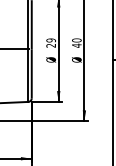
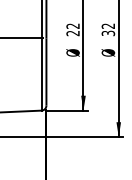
text: (50, 40) -> (72, 26), 29 -> 22
text: (76, 42) -> (107, 28), 40 -> 32

